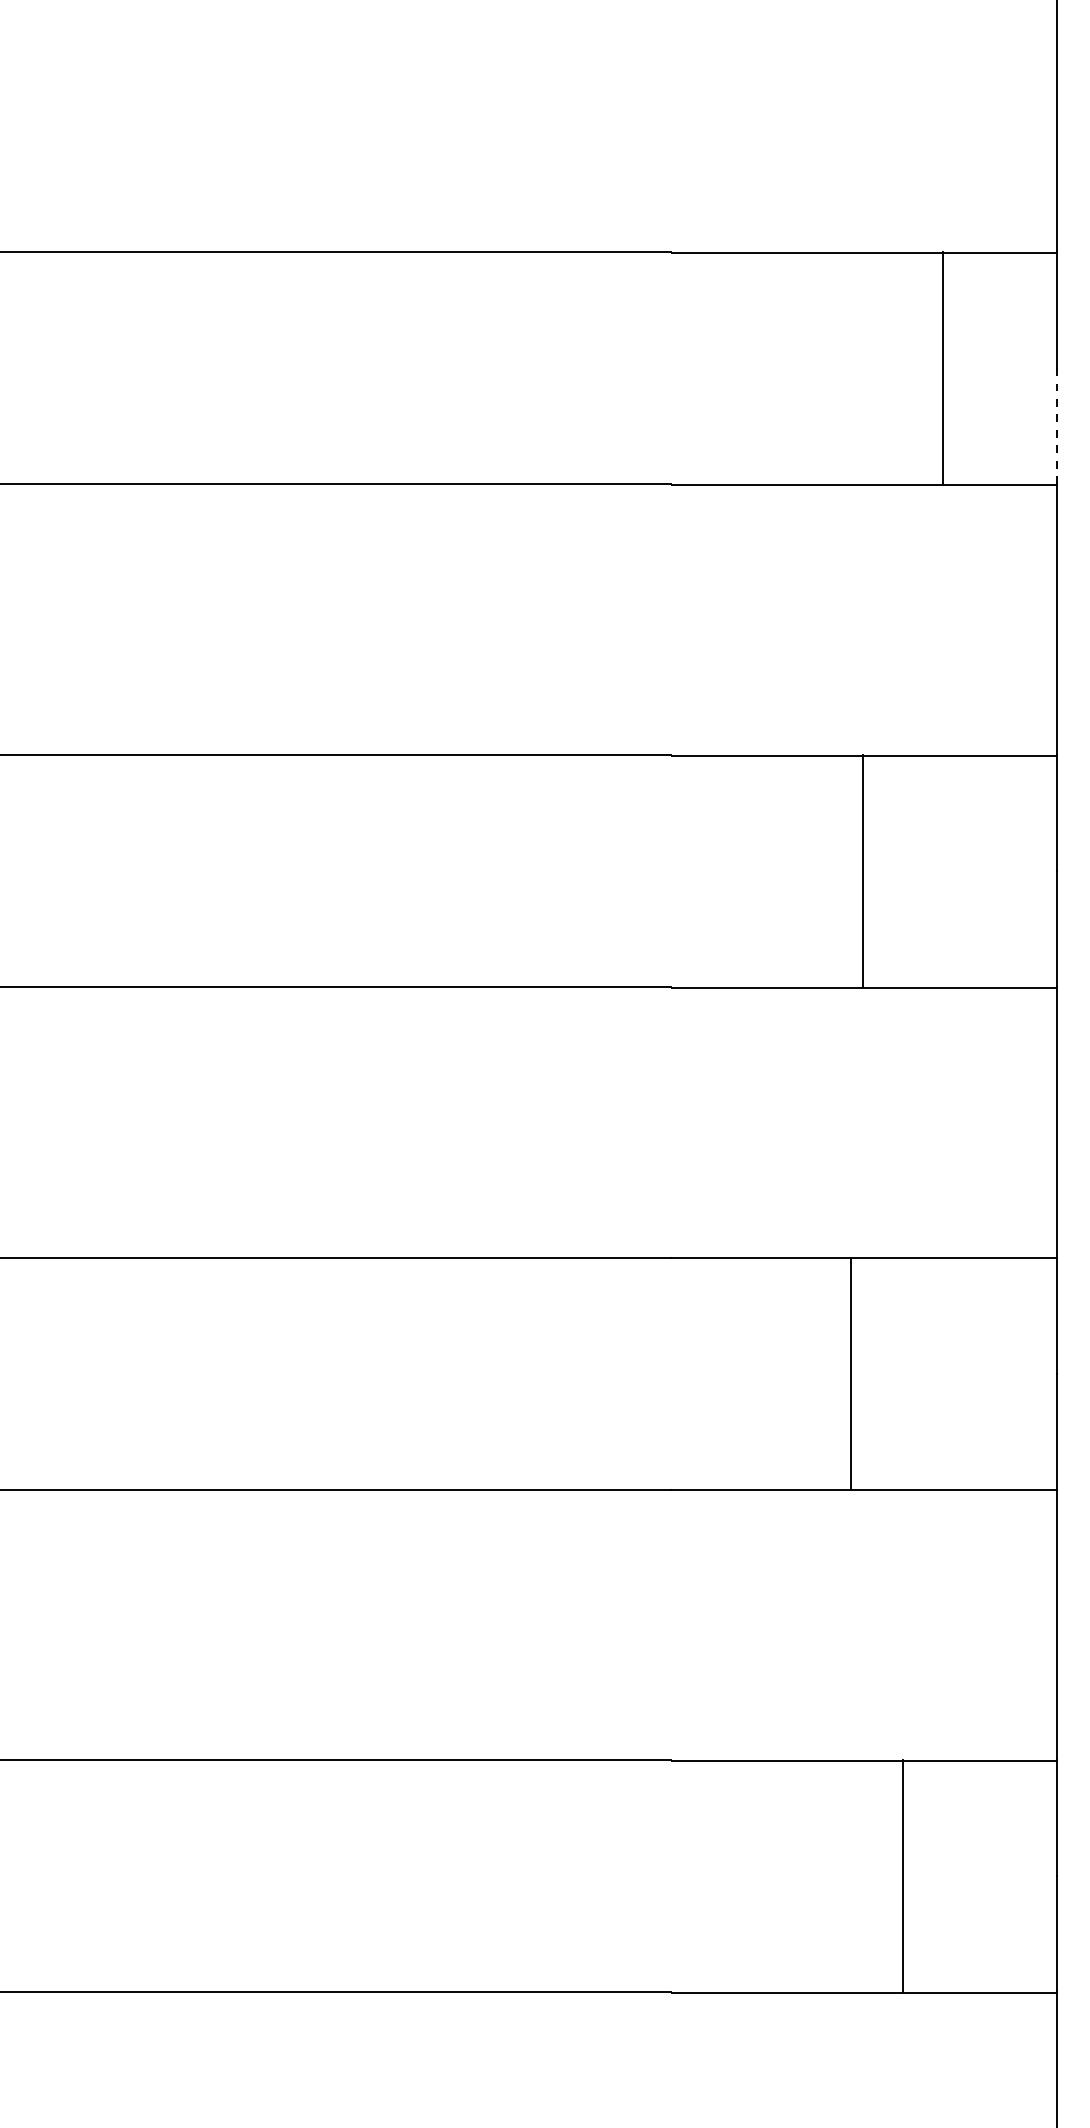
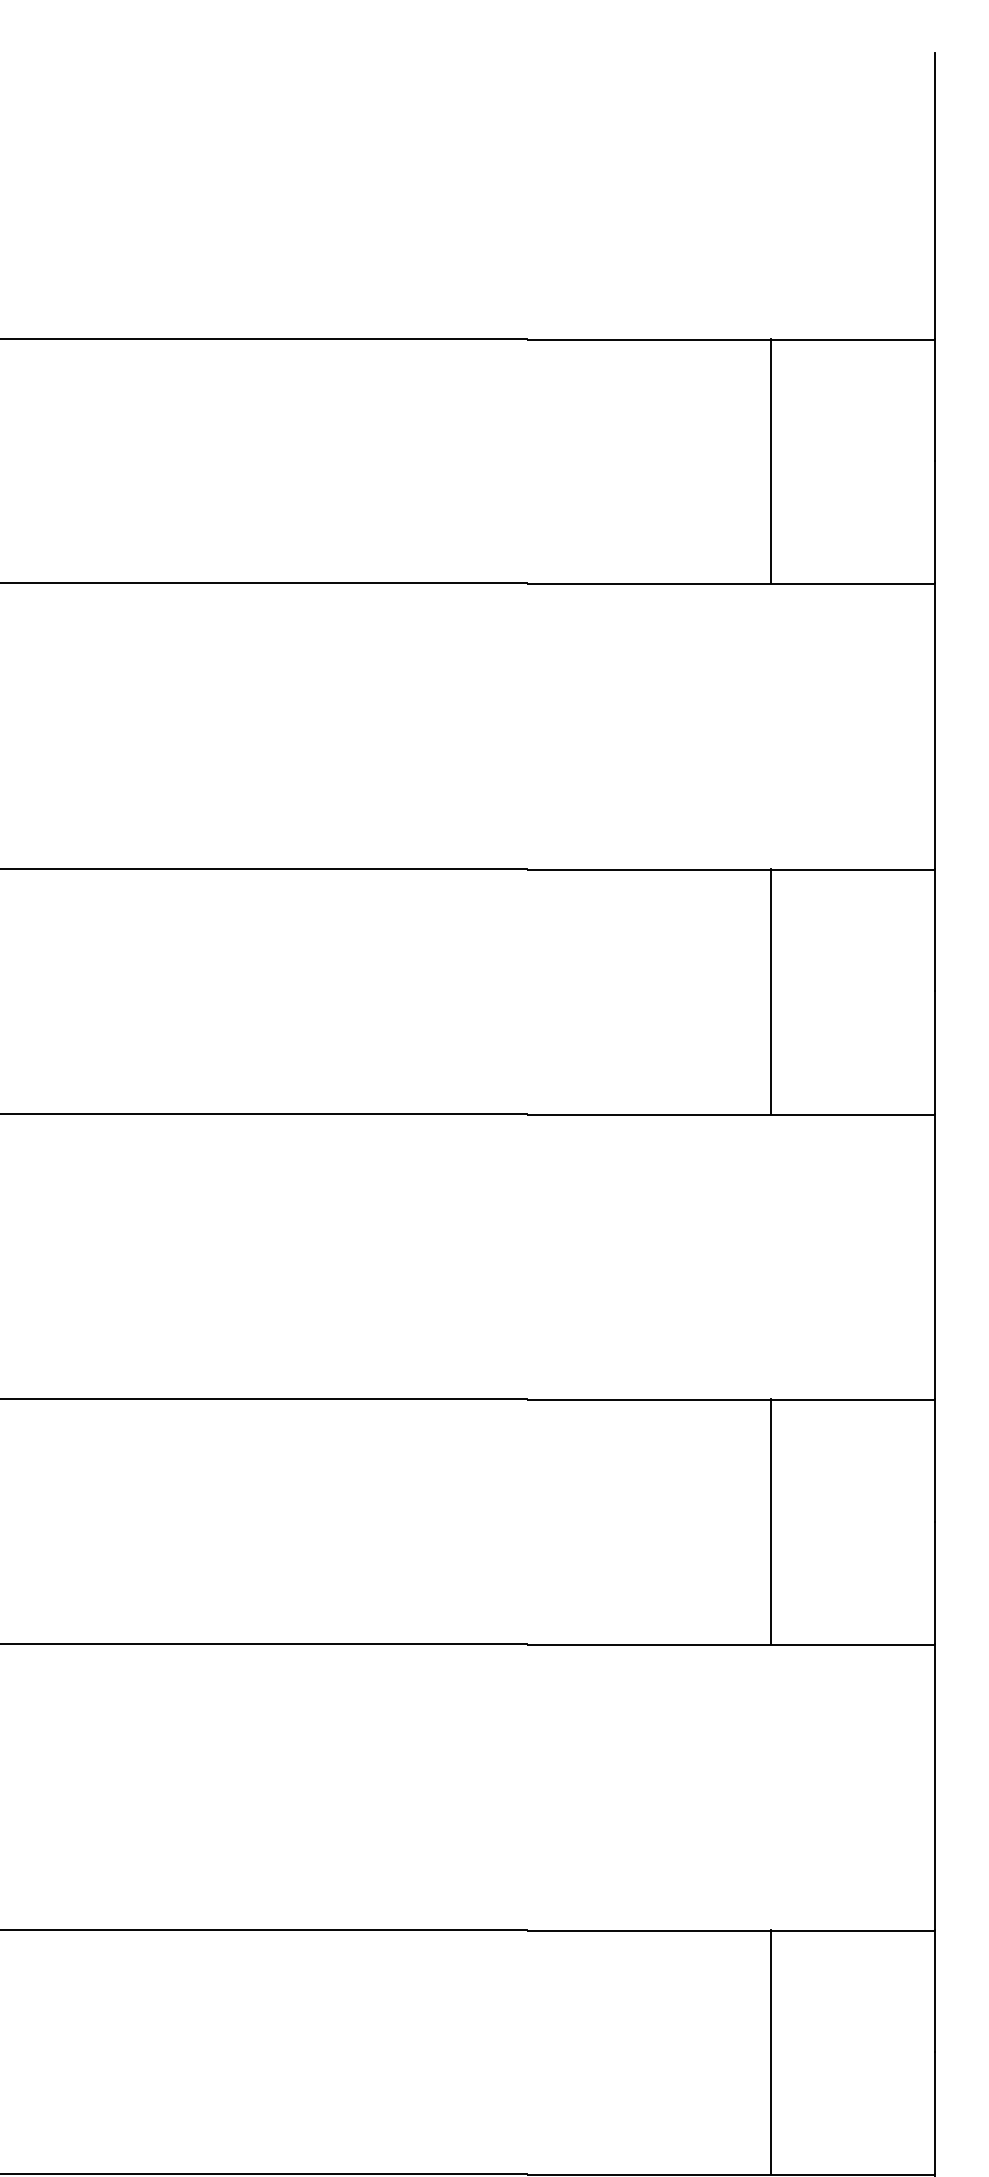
line: (942, 368) -> (771, 461), moved
line: (1057, 425) -> (934, 521), dashed -> solid
line: (862, 870) -> (771, 991), moved
line: (850, 1373) -> (771, 1521), moved

